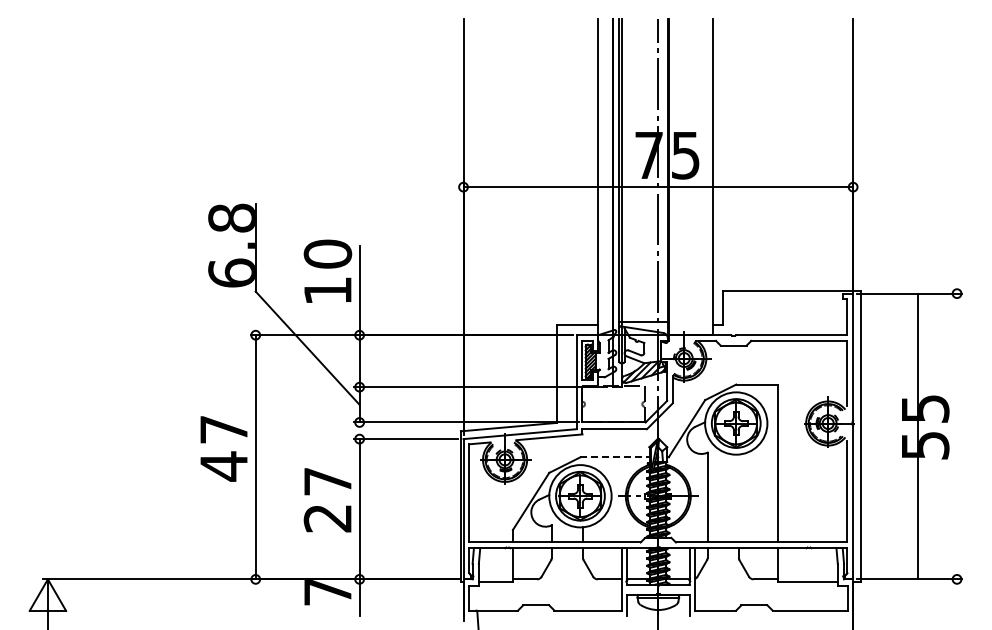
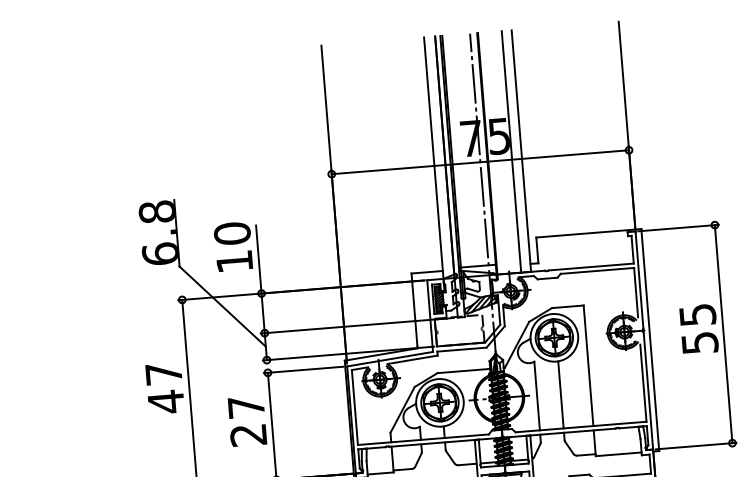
line: (699, 176) -> (511, 151), added
line: (918, 436) -> (723, 334), moved
line: (614, 457) -> (463, 371), dashed -> solid
line: (738, 498) -> (560, 394), added

